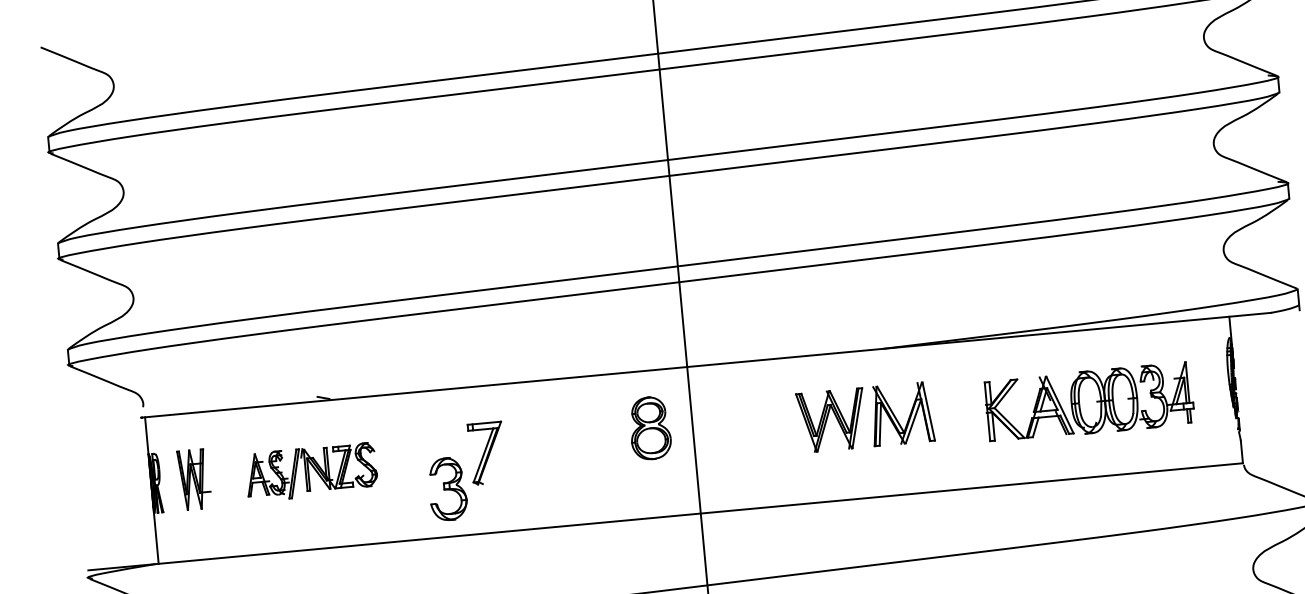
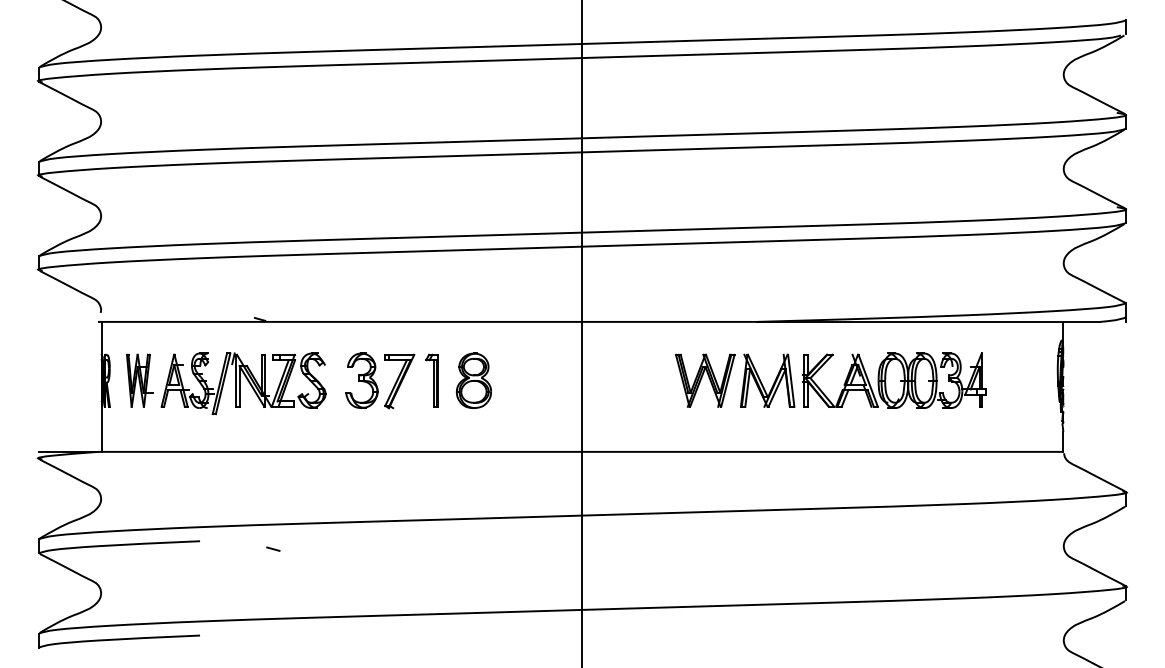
part: (1089, 402) -> (894, 380), moved
part: (650, 427) -> (474, 380), moved
part: (523, 448) -> (431, 380), added
part: (311, 471) -> (243, 383), size x1.43
part: (447, 488) -> (361, 380), moved

